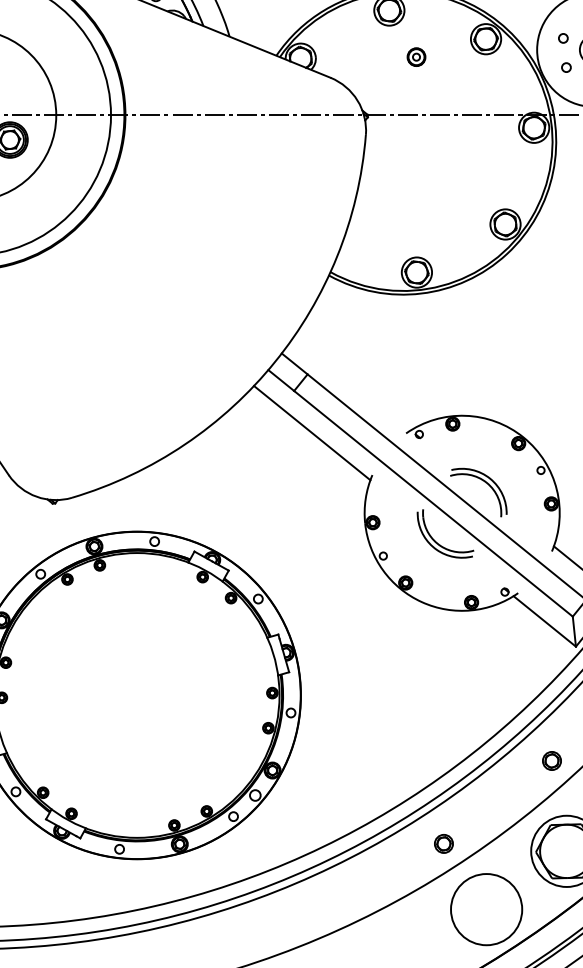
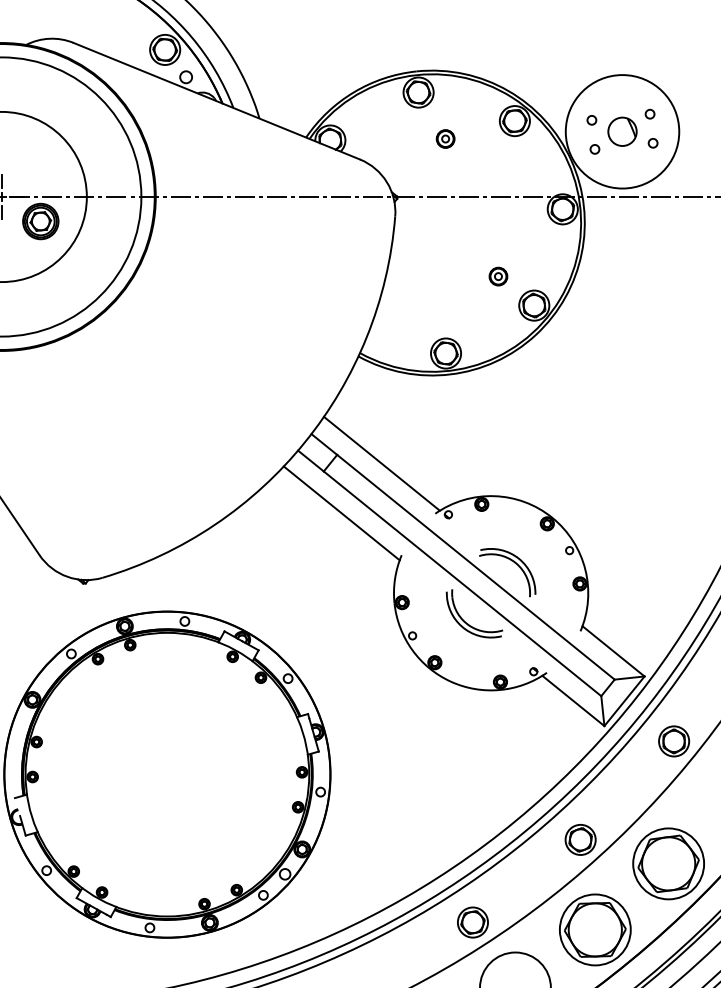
part: (469, 195) -> (498, 276), added
line: (352, 383) -> (381, 463), added
part: (551, 760) -> (580, 839), size x1.67
part: (443, 843) -> (472, 922), size x1.67

